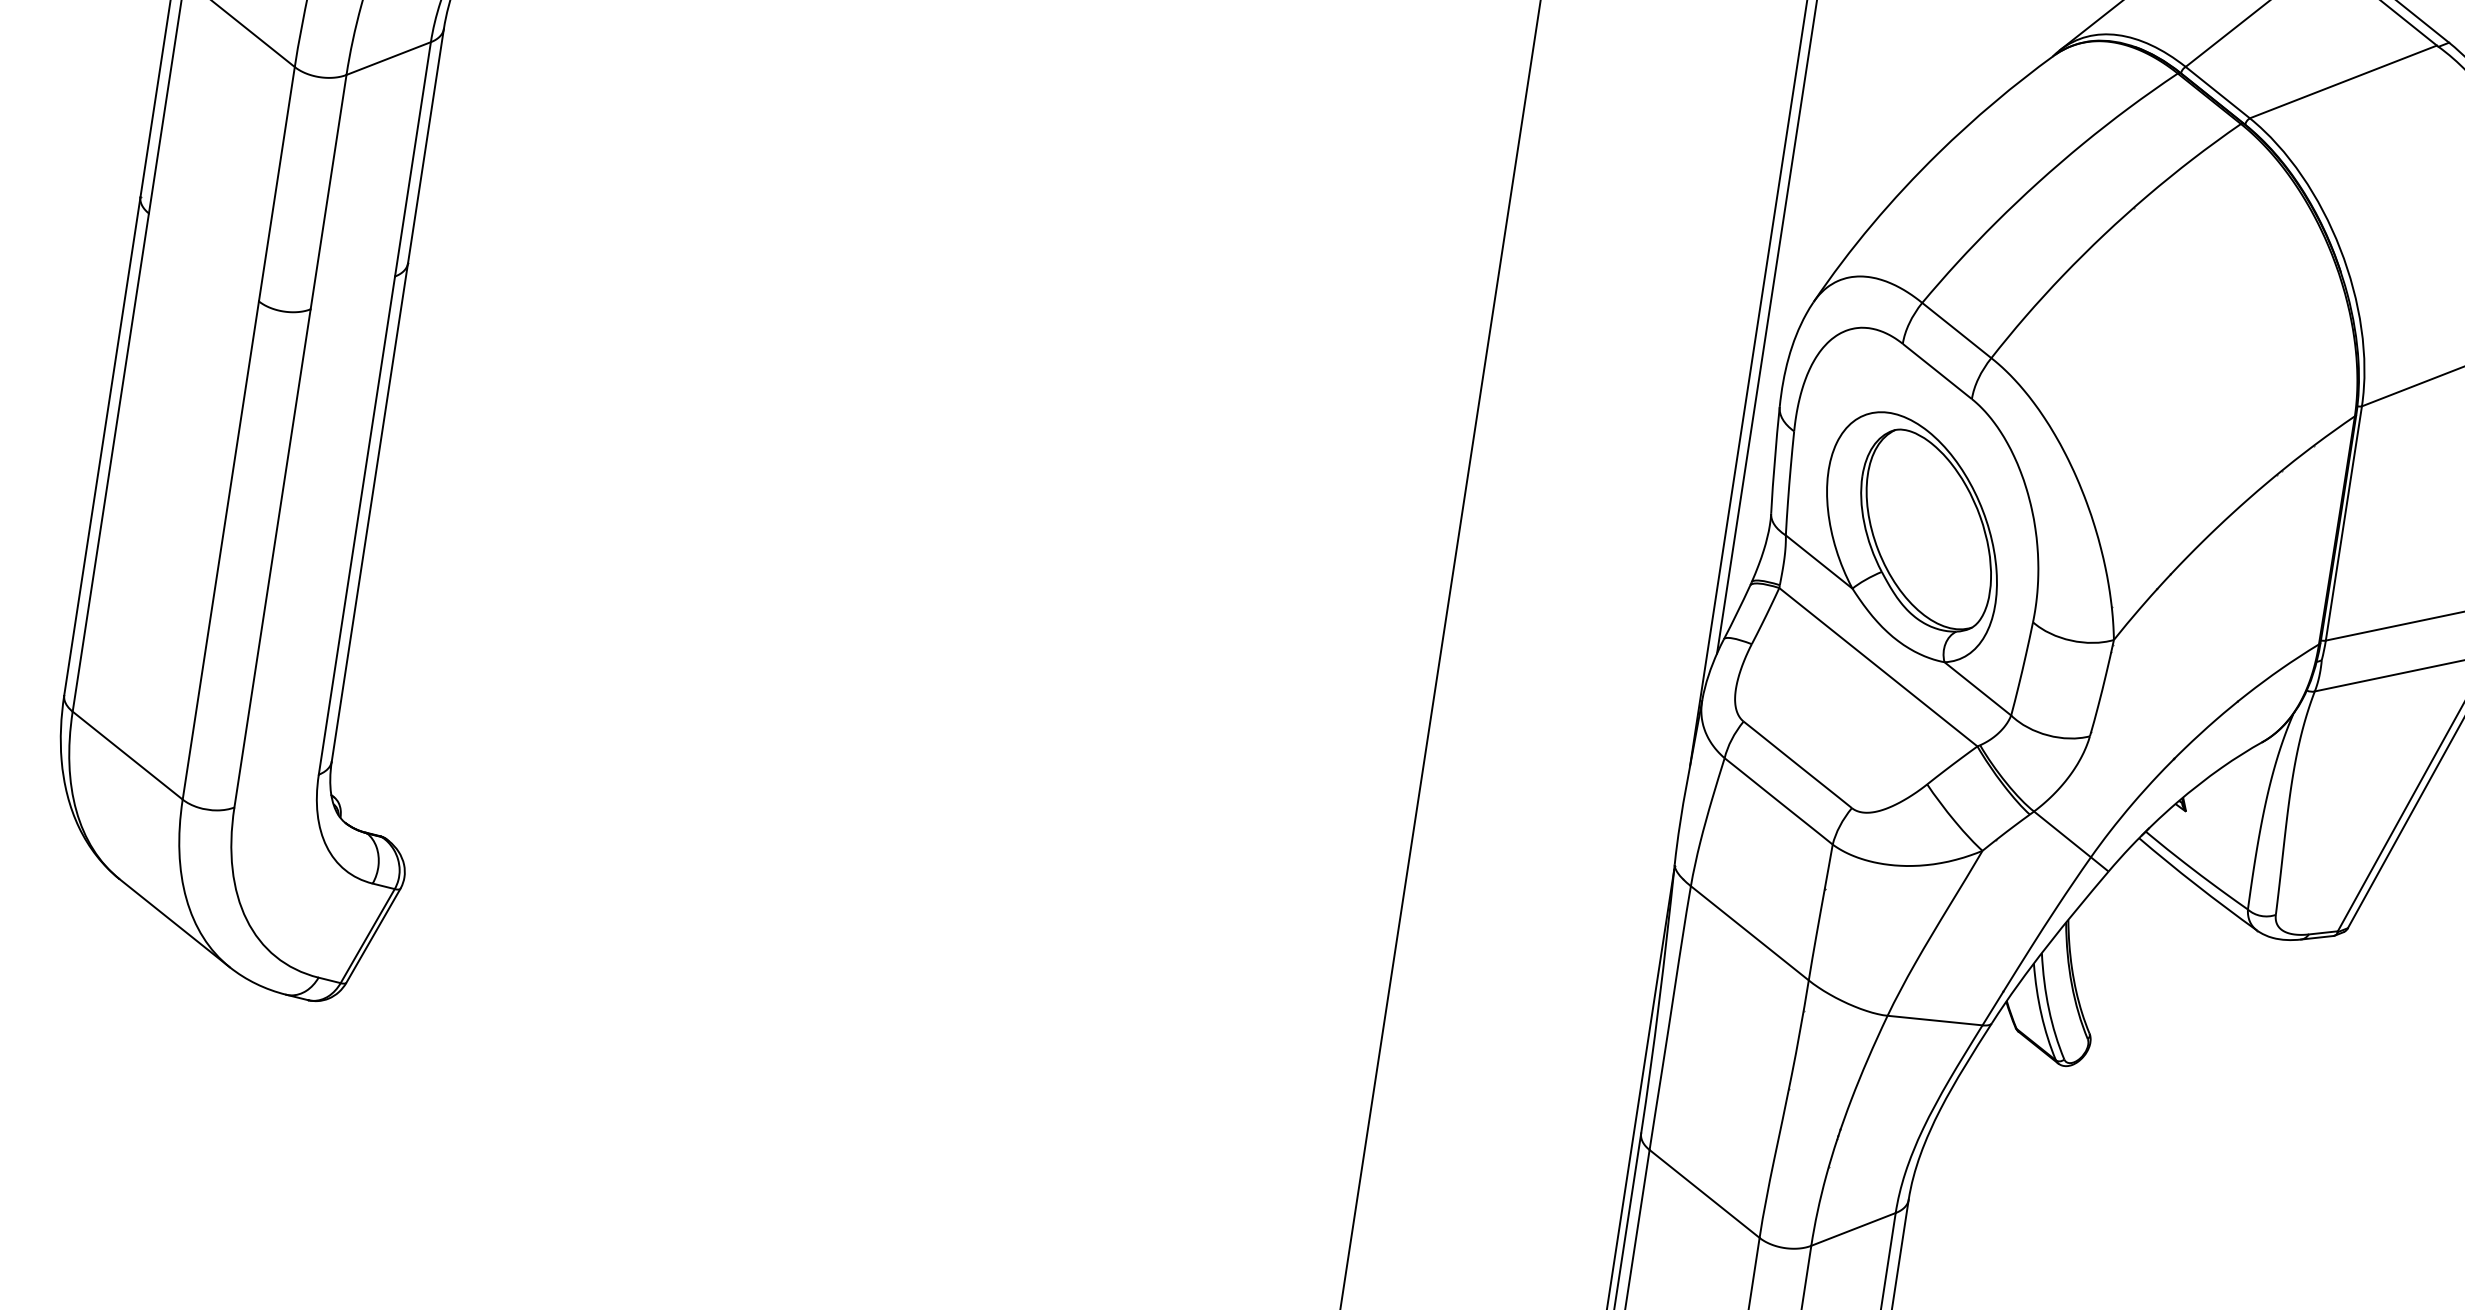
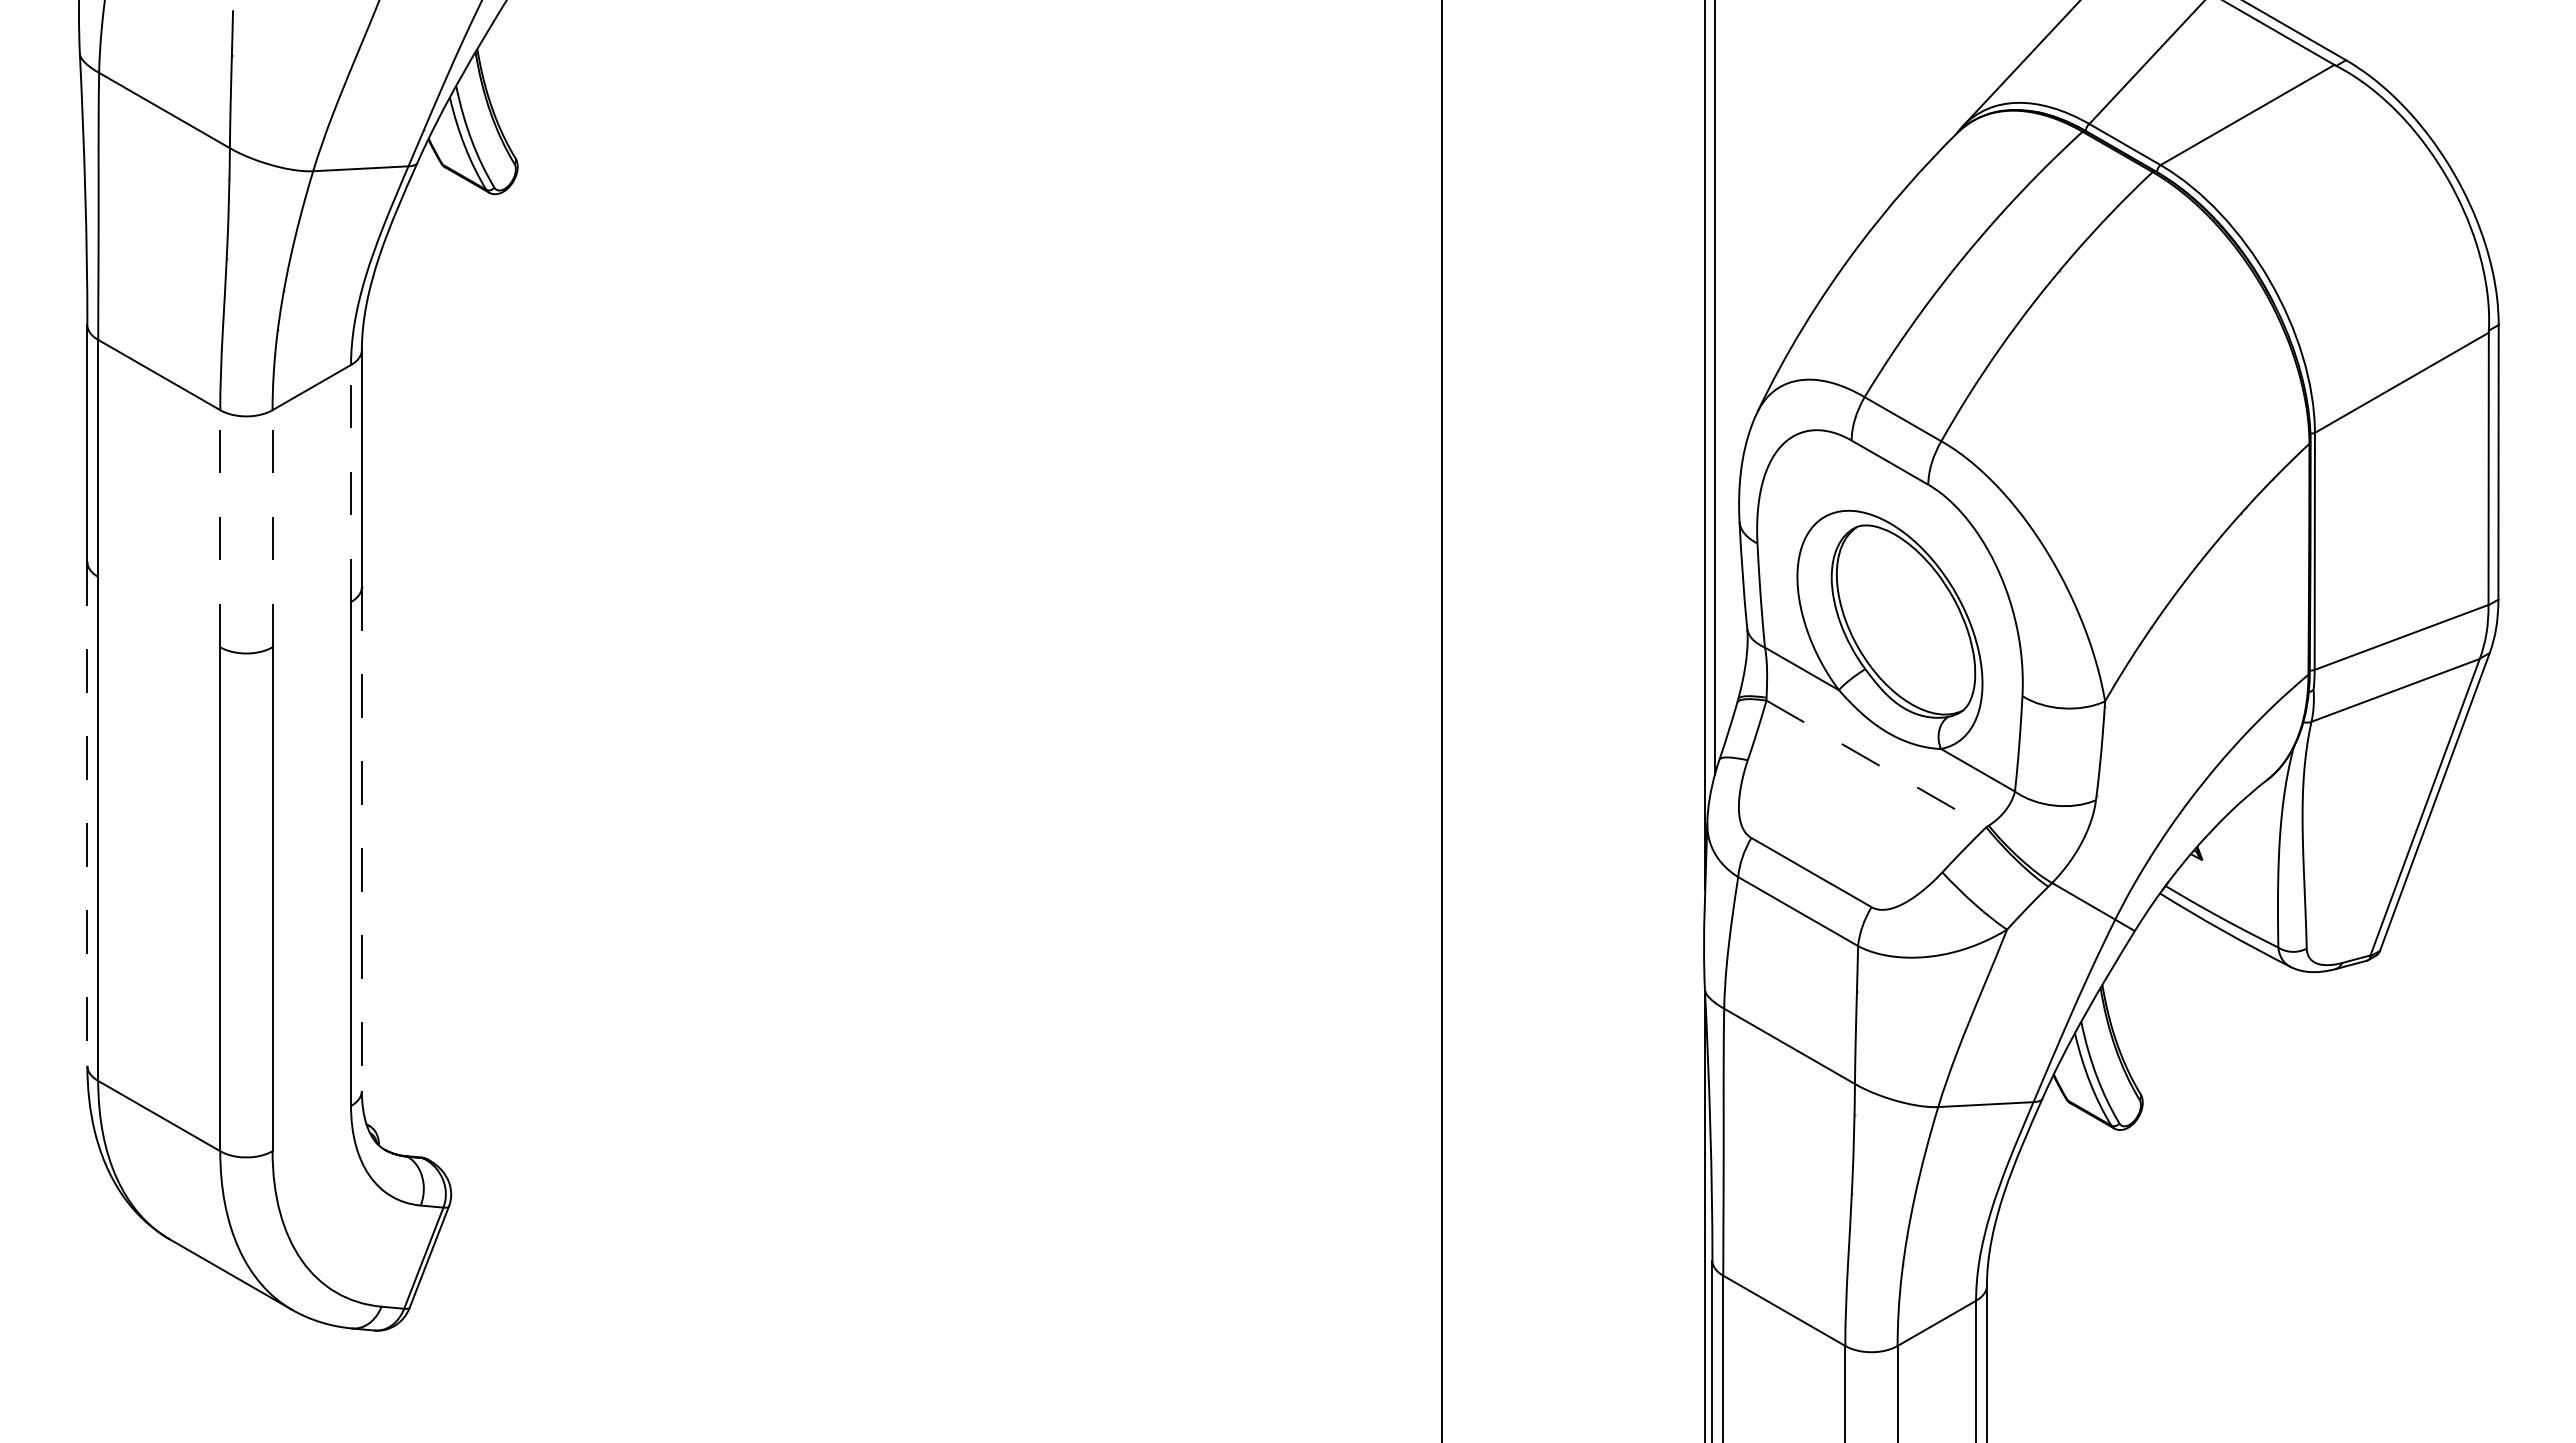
line: (413, 159) -> (351, 483), solid -> dashed
line: (277, 184) -> (220, 528), solid -> dashed
line: (328, 191) -> (272, 528), solid -> dashed
line: (102, 446) -> (87, 814), solid -> dashed
line: (369, 512) -> (361, 839), solid -> dashed
line: (1878, 666) -> (1876, 763), solid -> dashed

